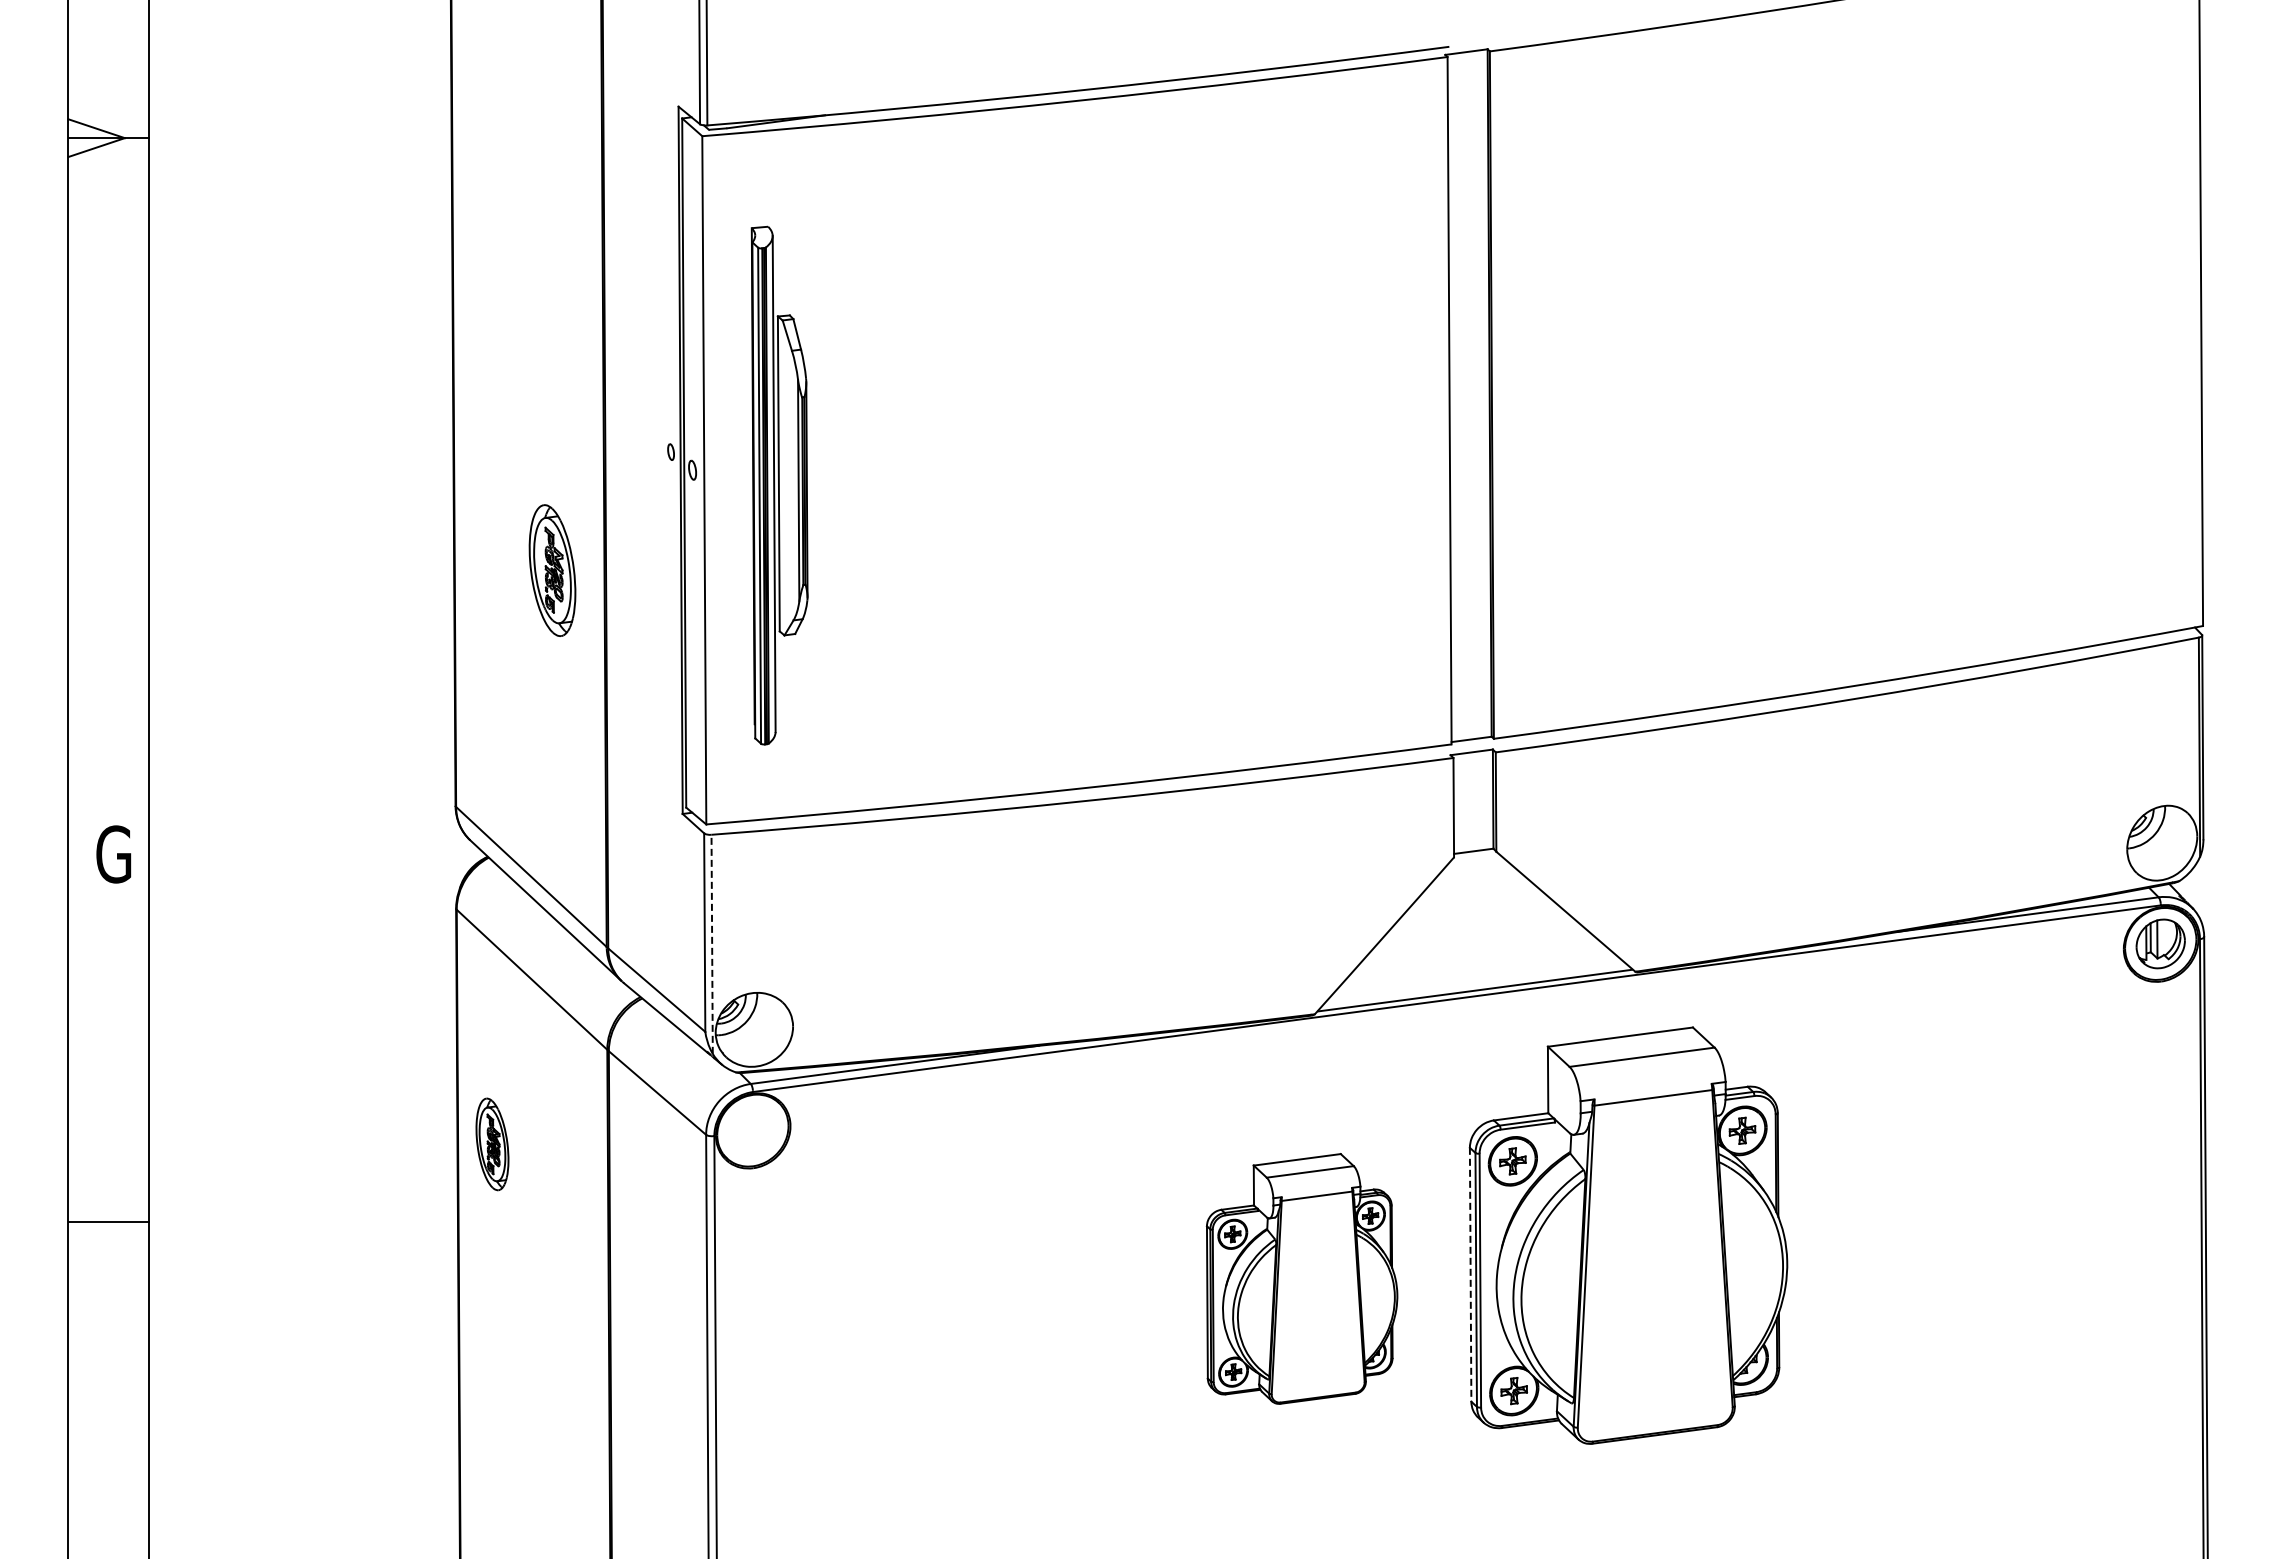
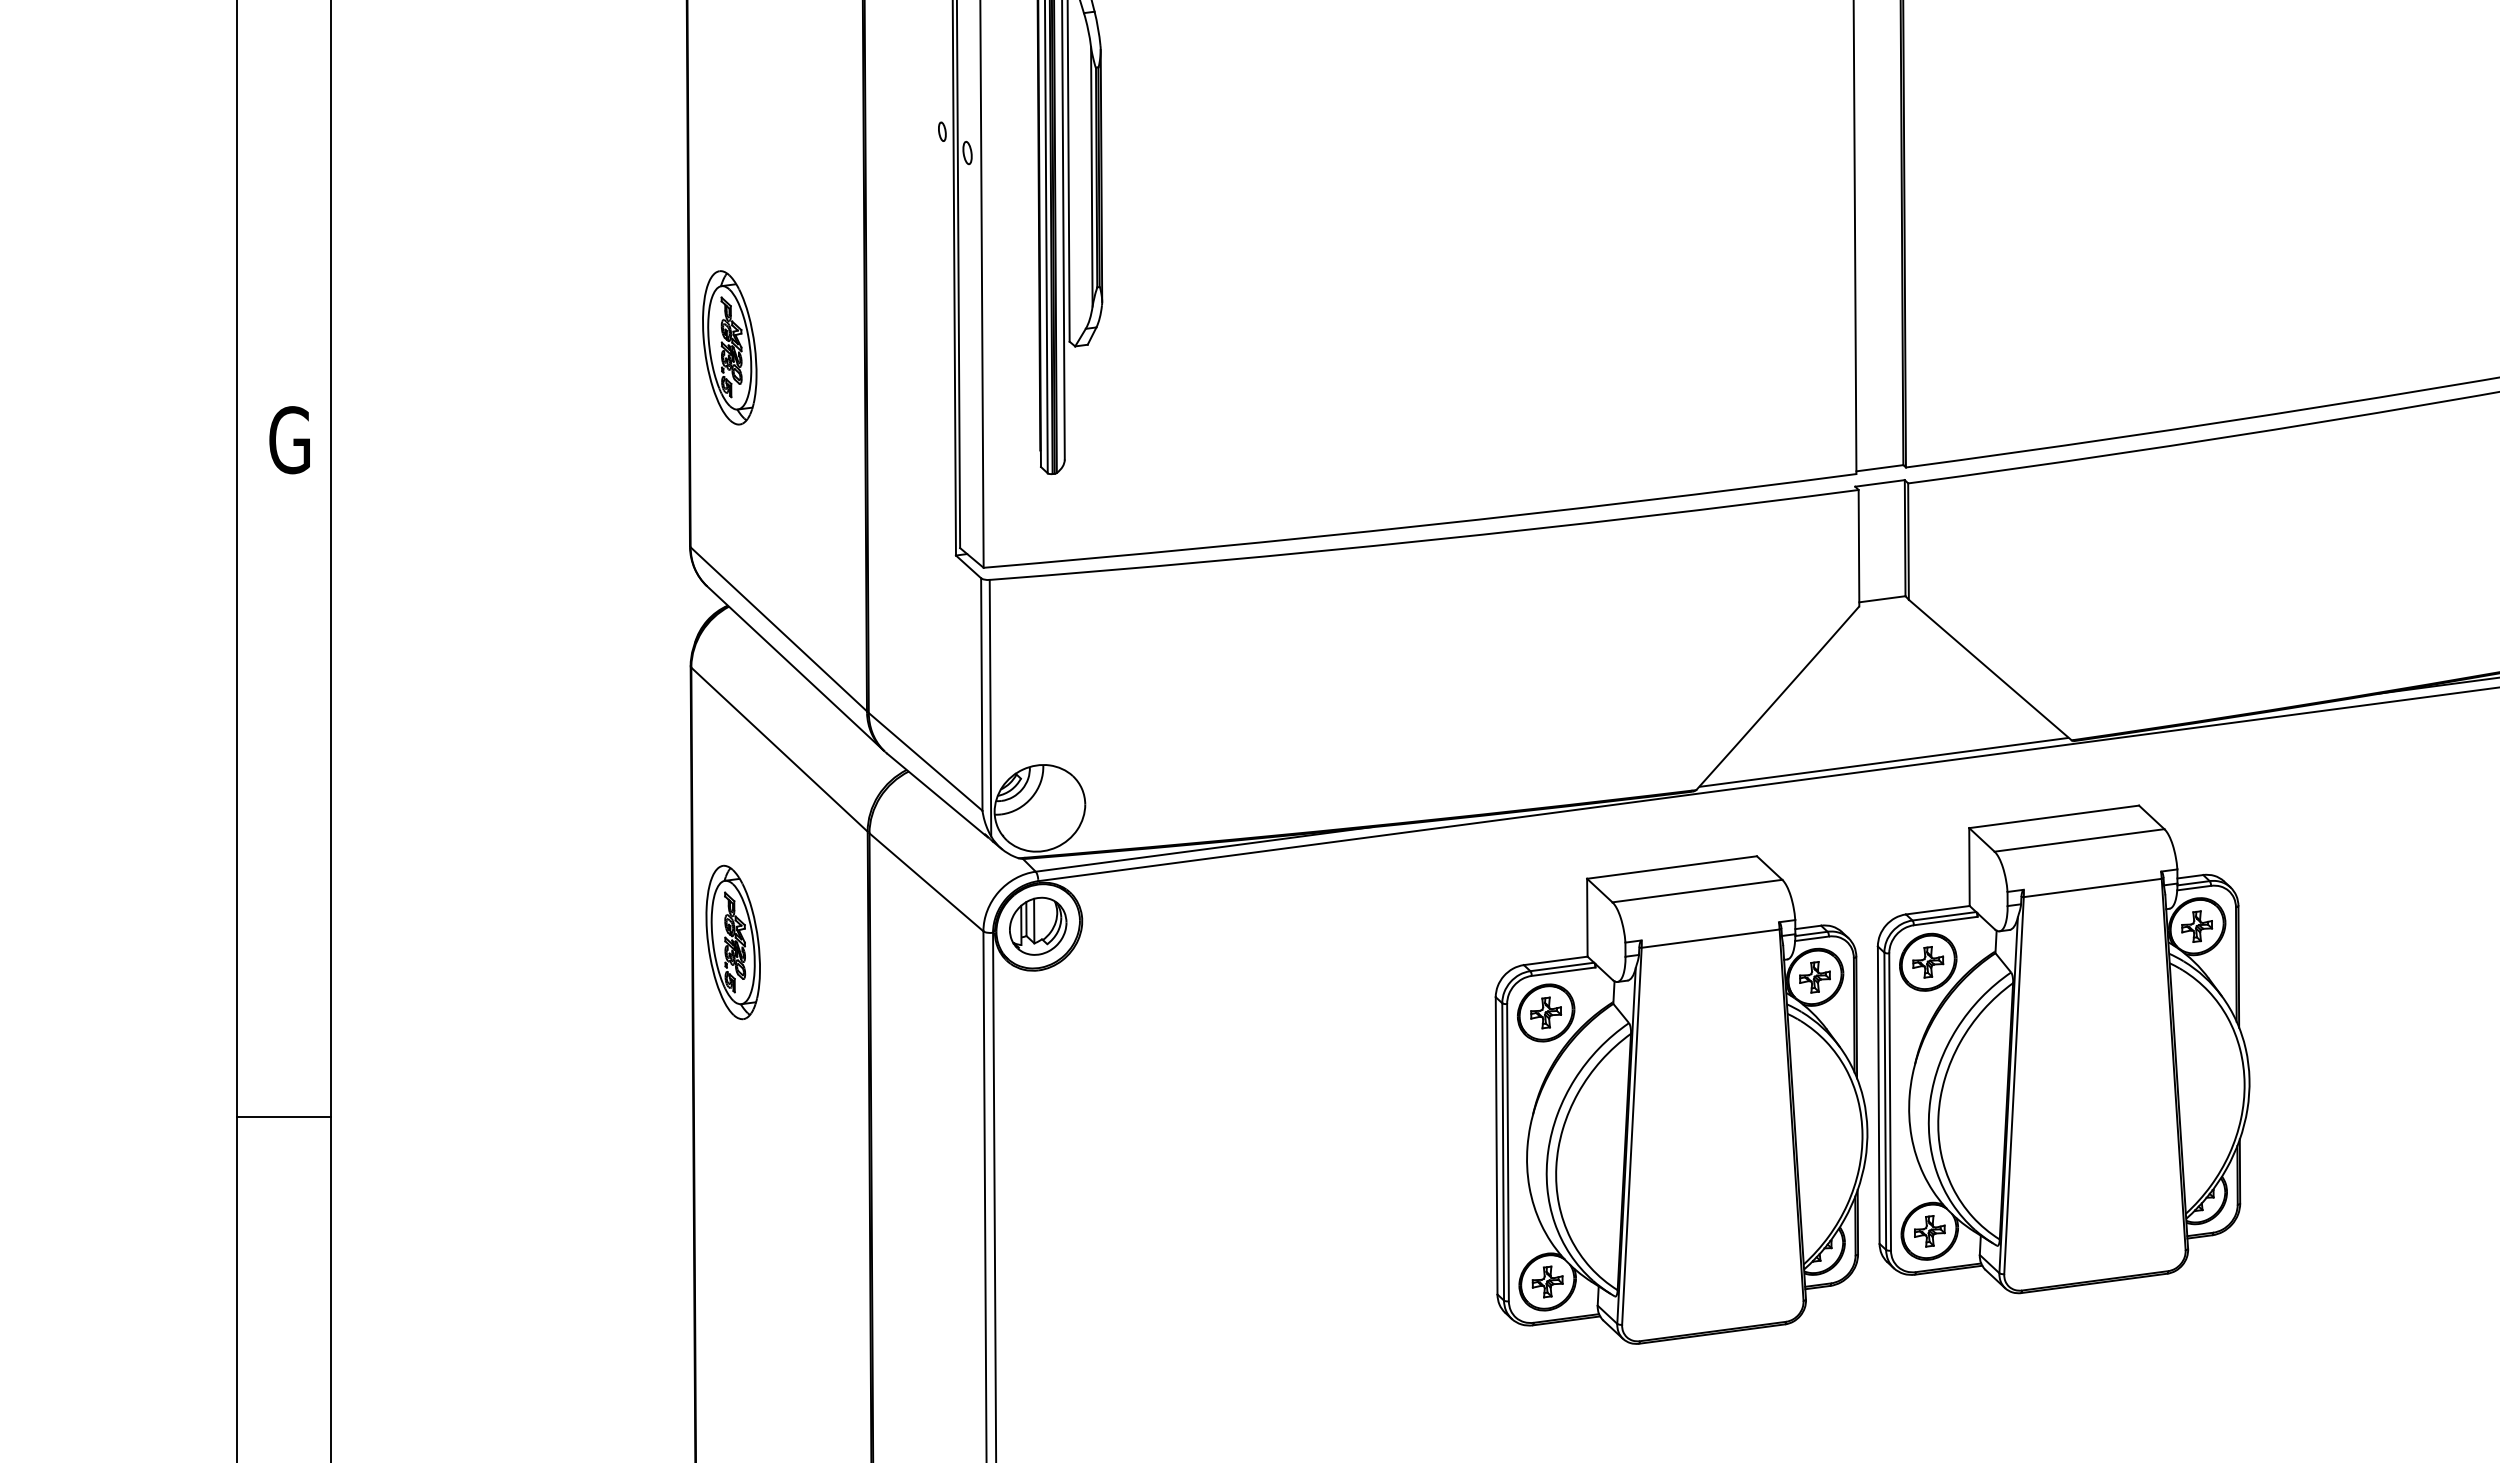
part: (552, 570) -> (729, 347), moved
text: (113, 854) -> (289, 440), moved
line: (712, 944) -> (990, 708), dashed -> solid
part: (752, 1130) -> (1037, 926), added
part: (492, 1144) -> (733, 942), size x1.43
line: (108, 1222) -> (283, 1117), moved
line: (1470, 1274) -> (1878, 1094), dashed -> solid
part: (1301, 1278) -> (1680, 1099), size x1.67

